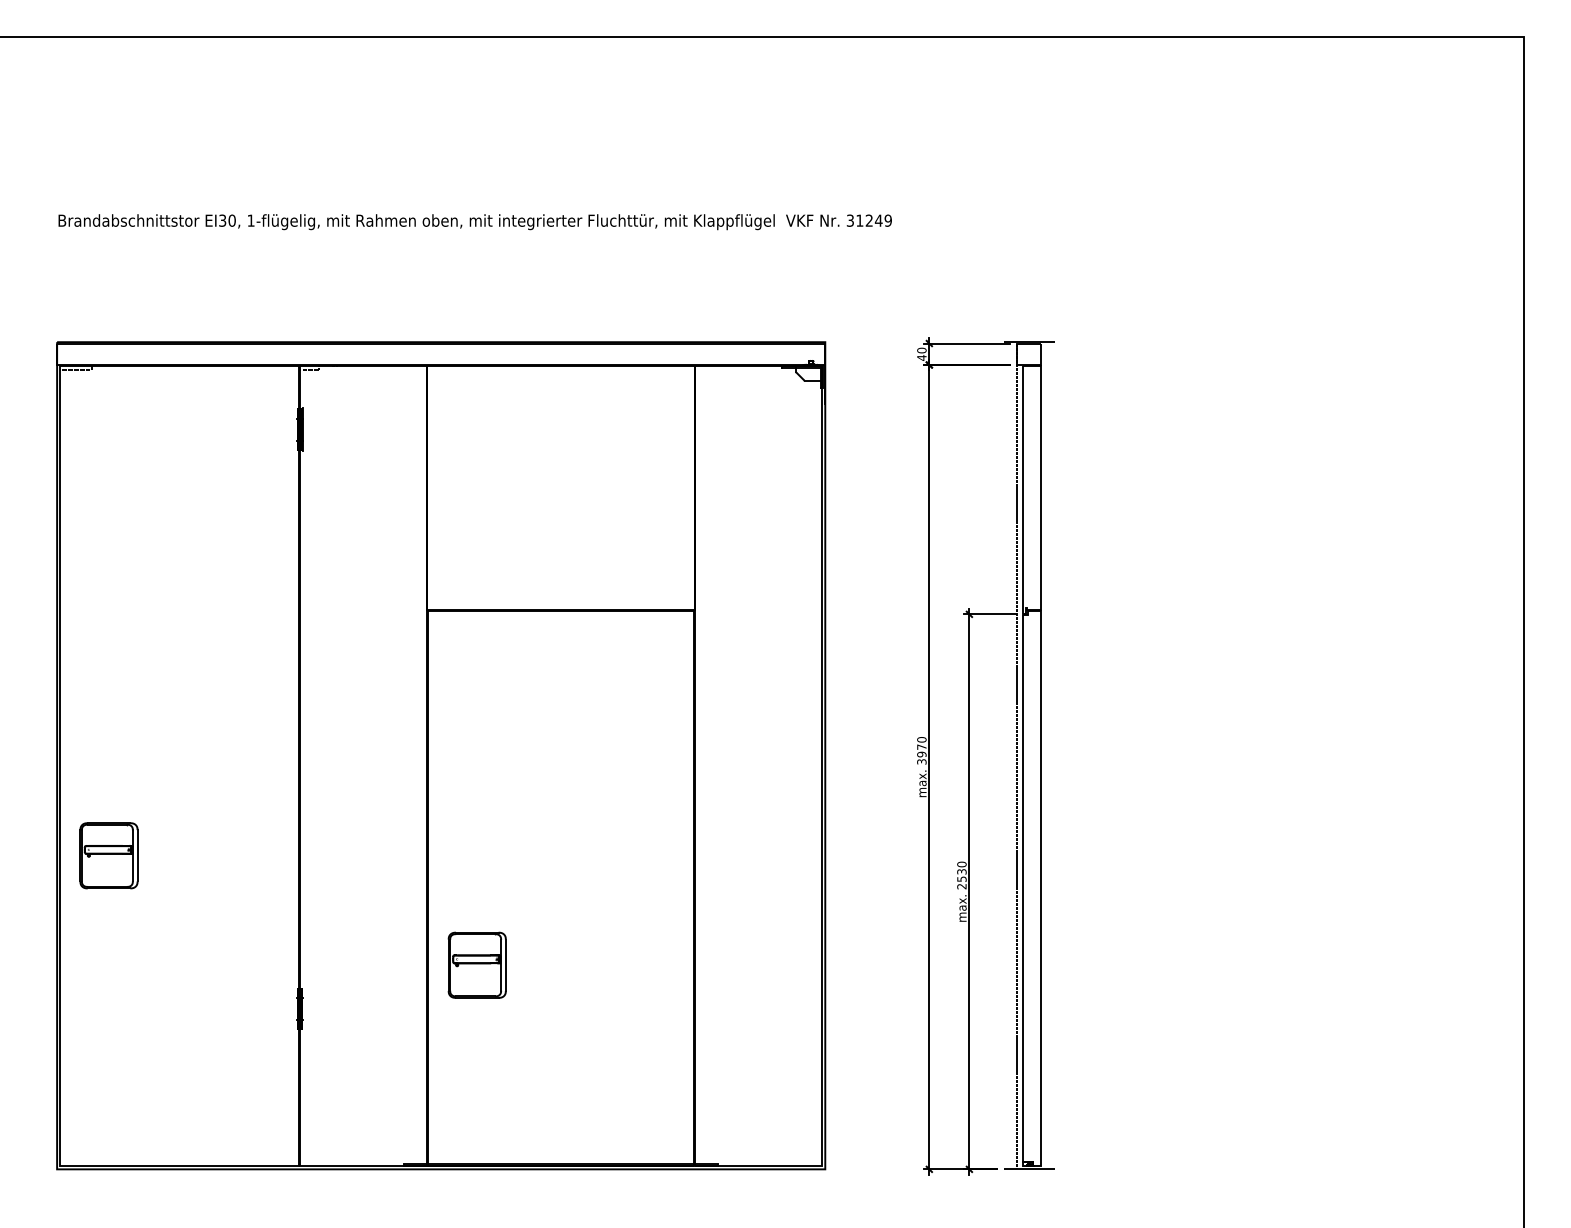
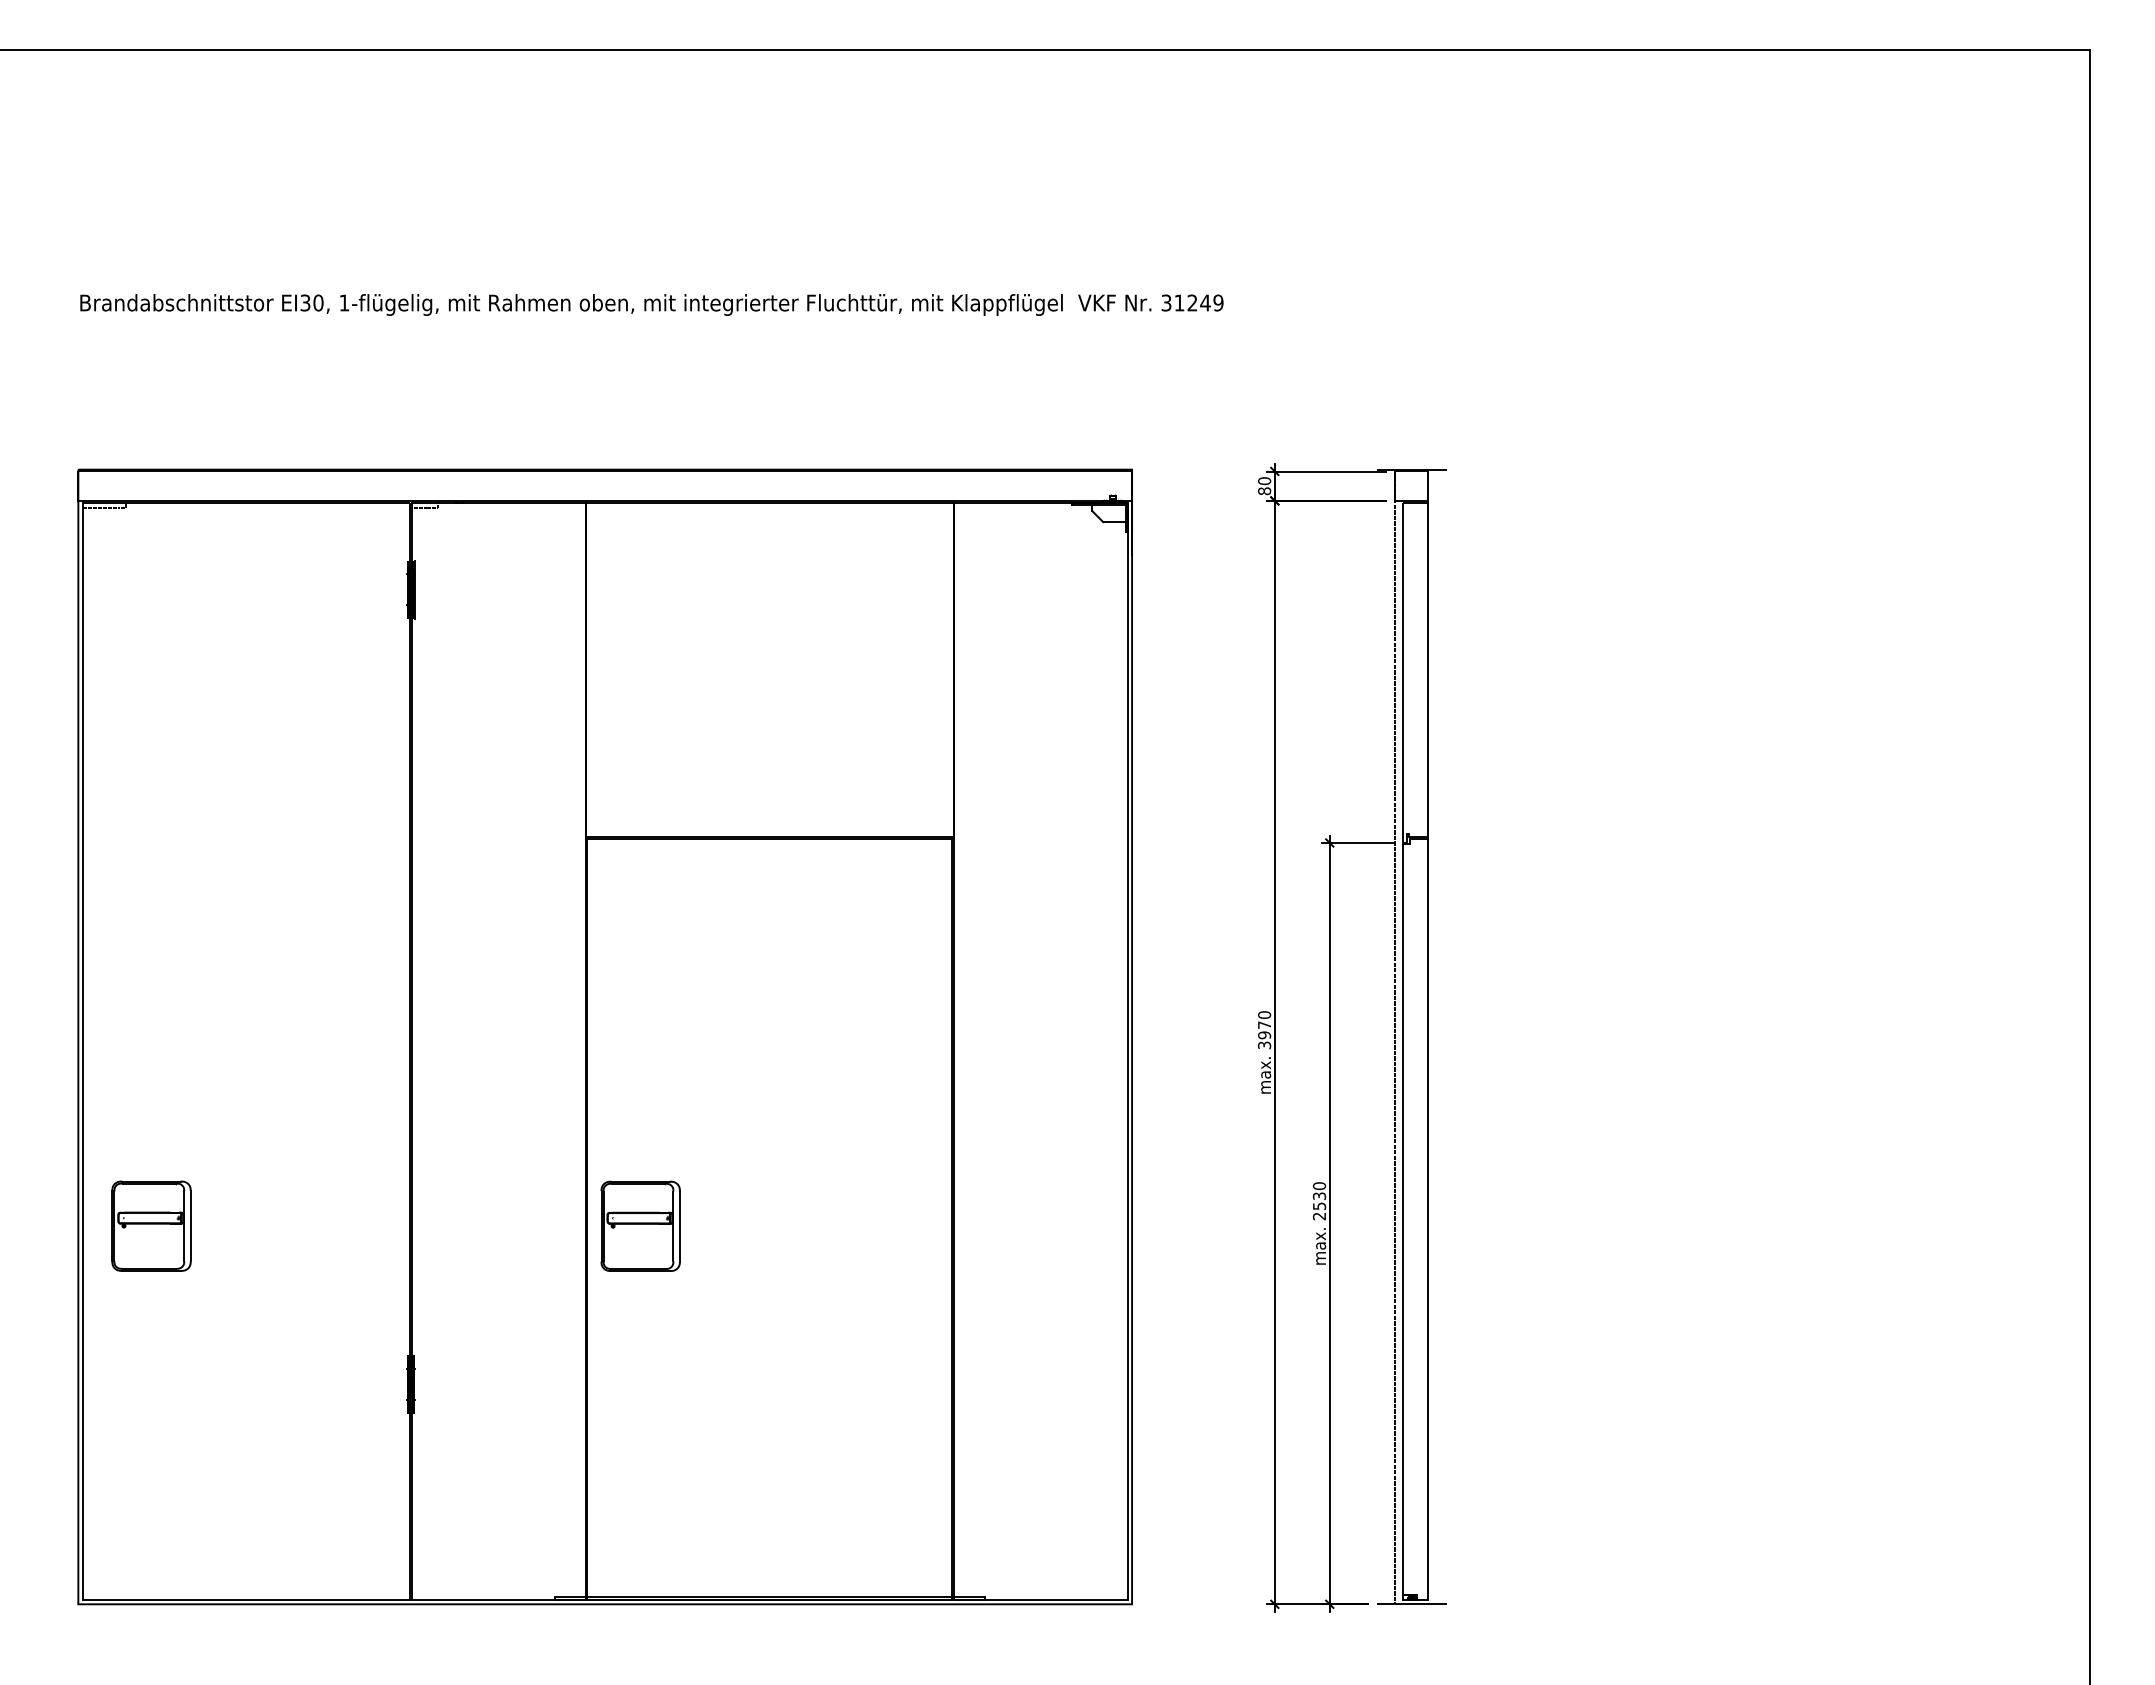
text: (921, 358) -> (1264, 491), 40 -> 80
part: (108, 855) -> (151, 1225), moved
part: (477, 964) -> (640, 1225), moved

